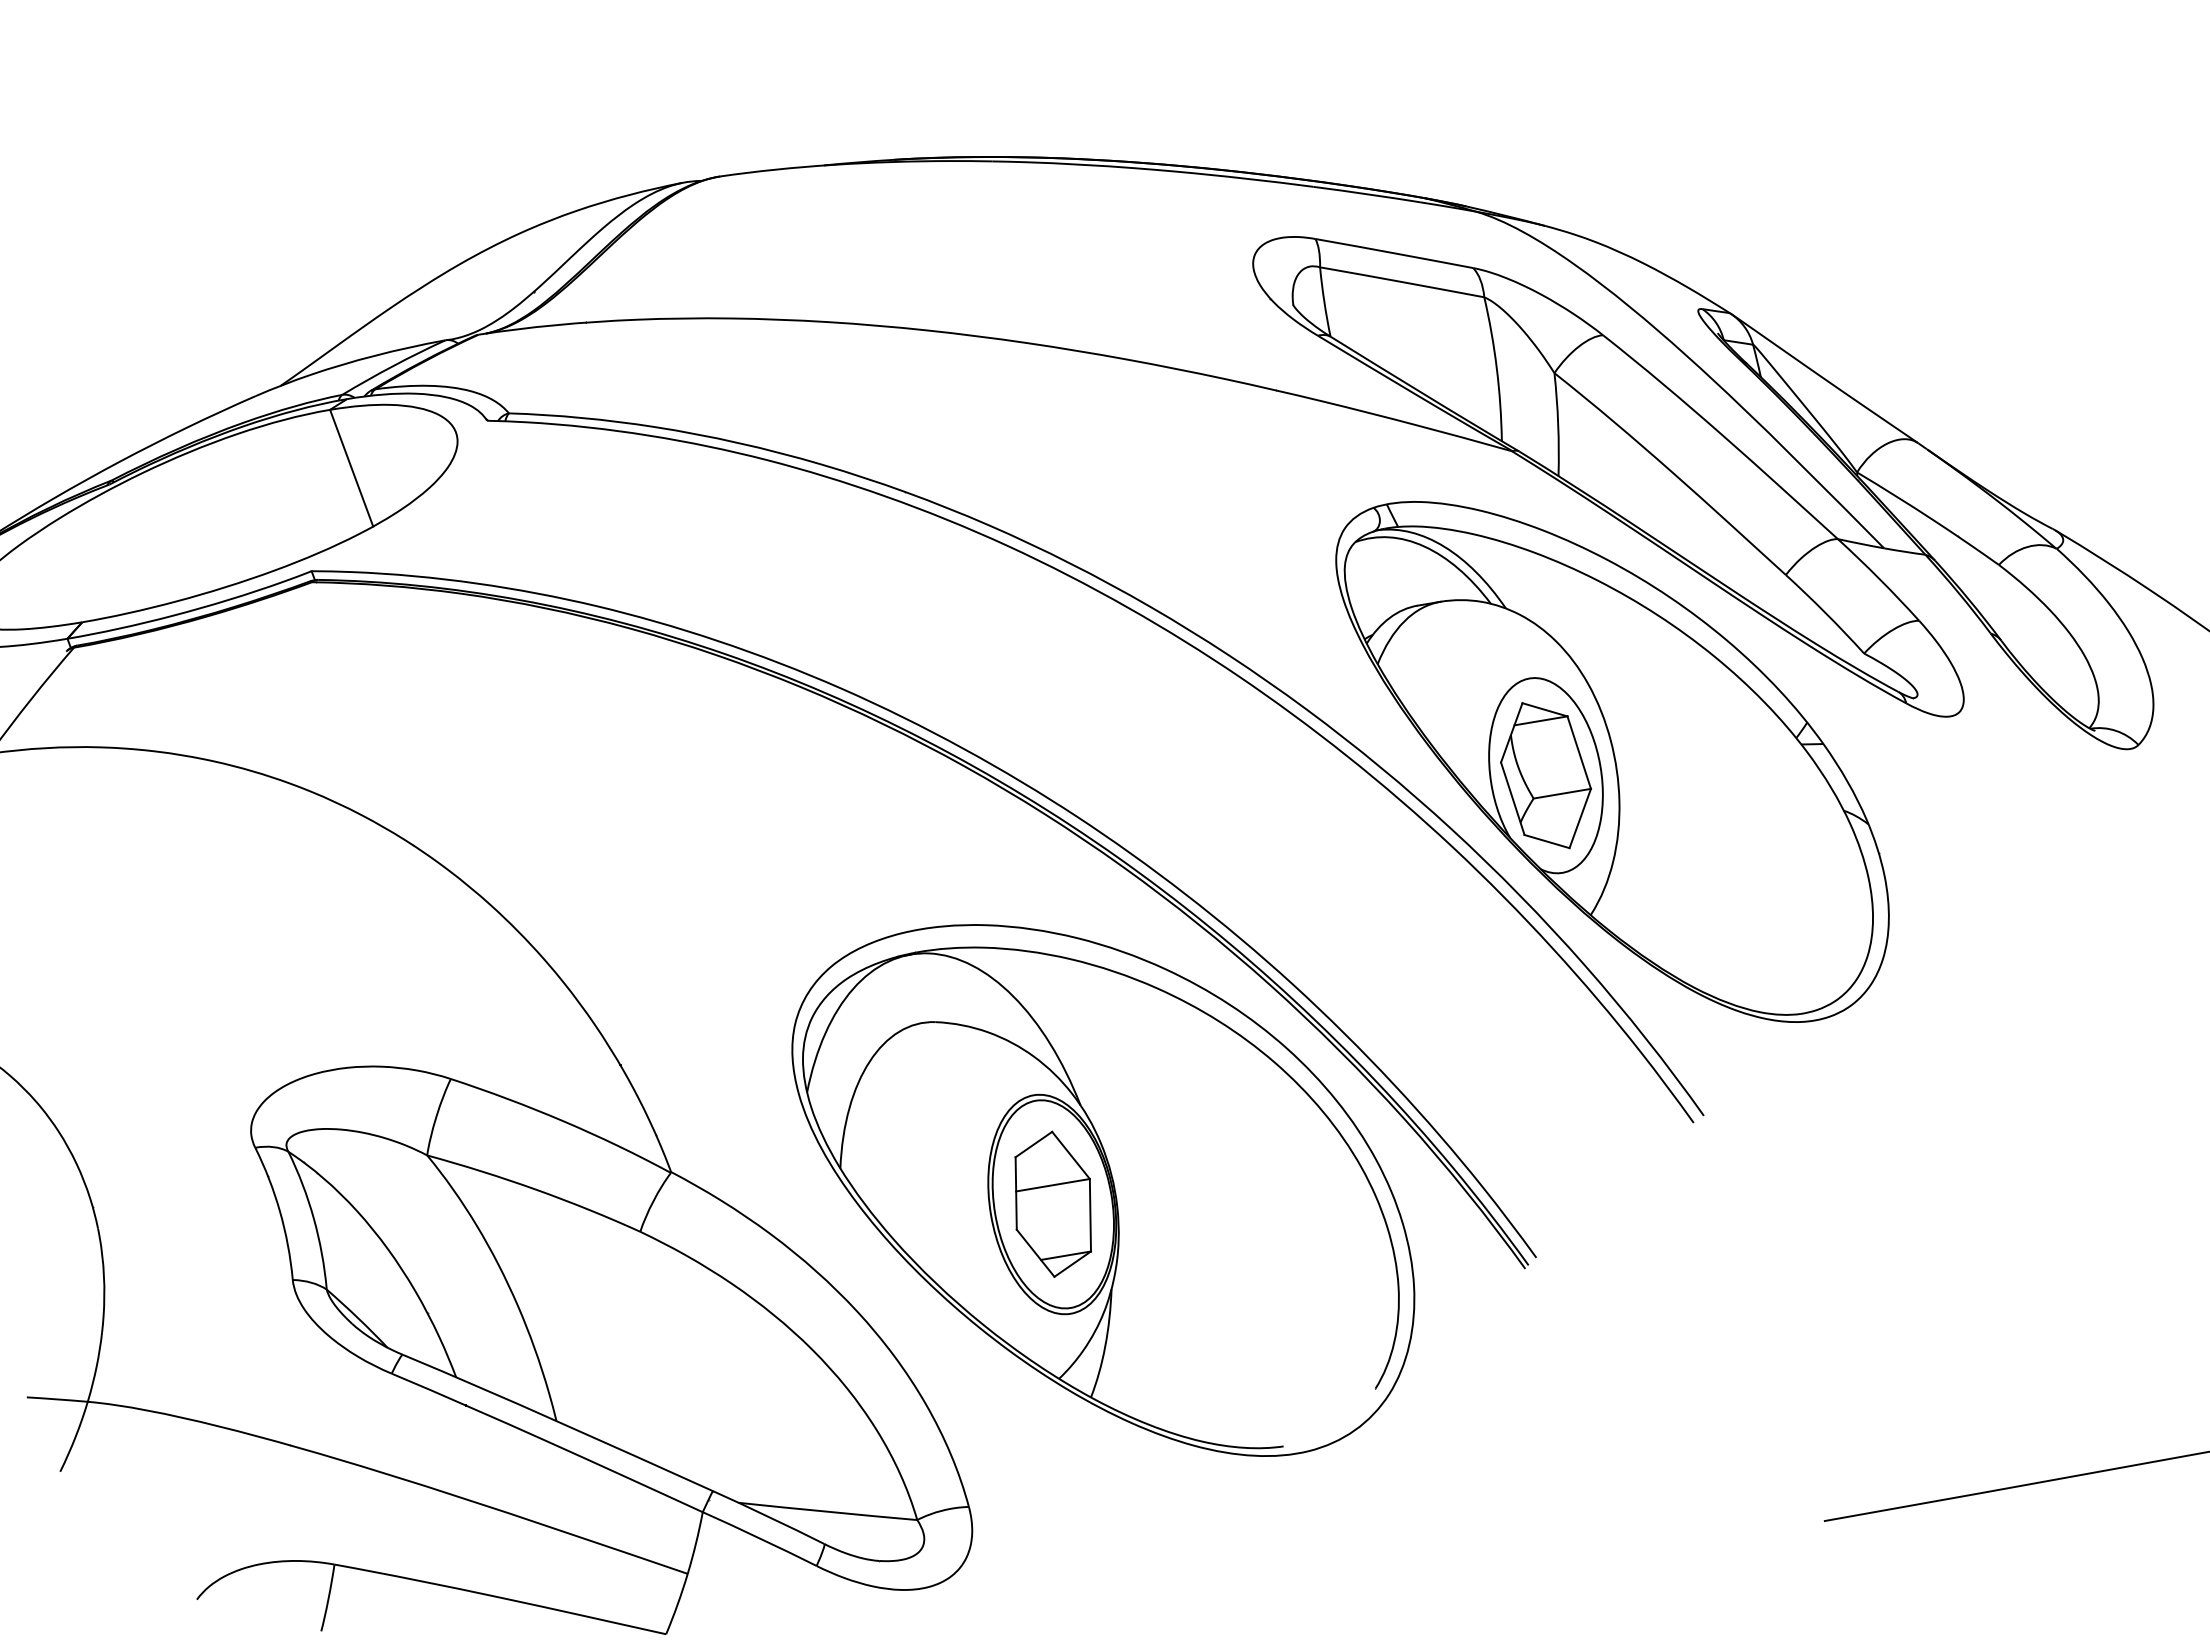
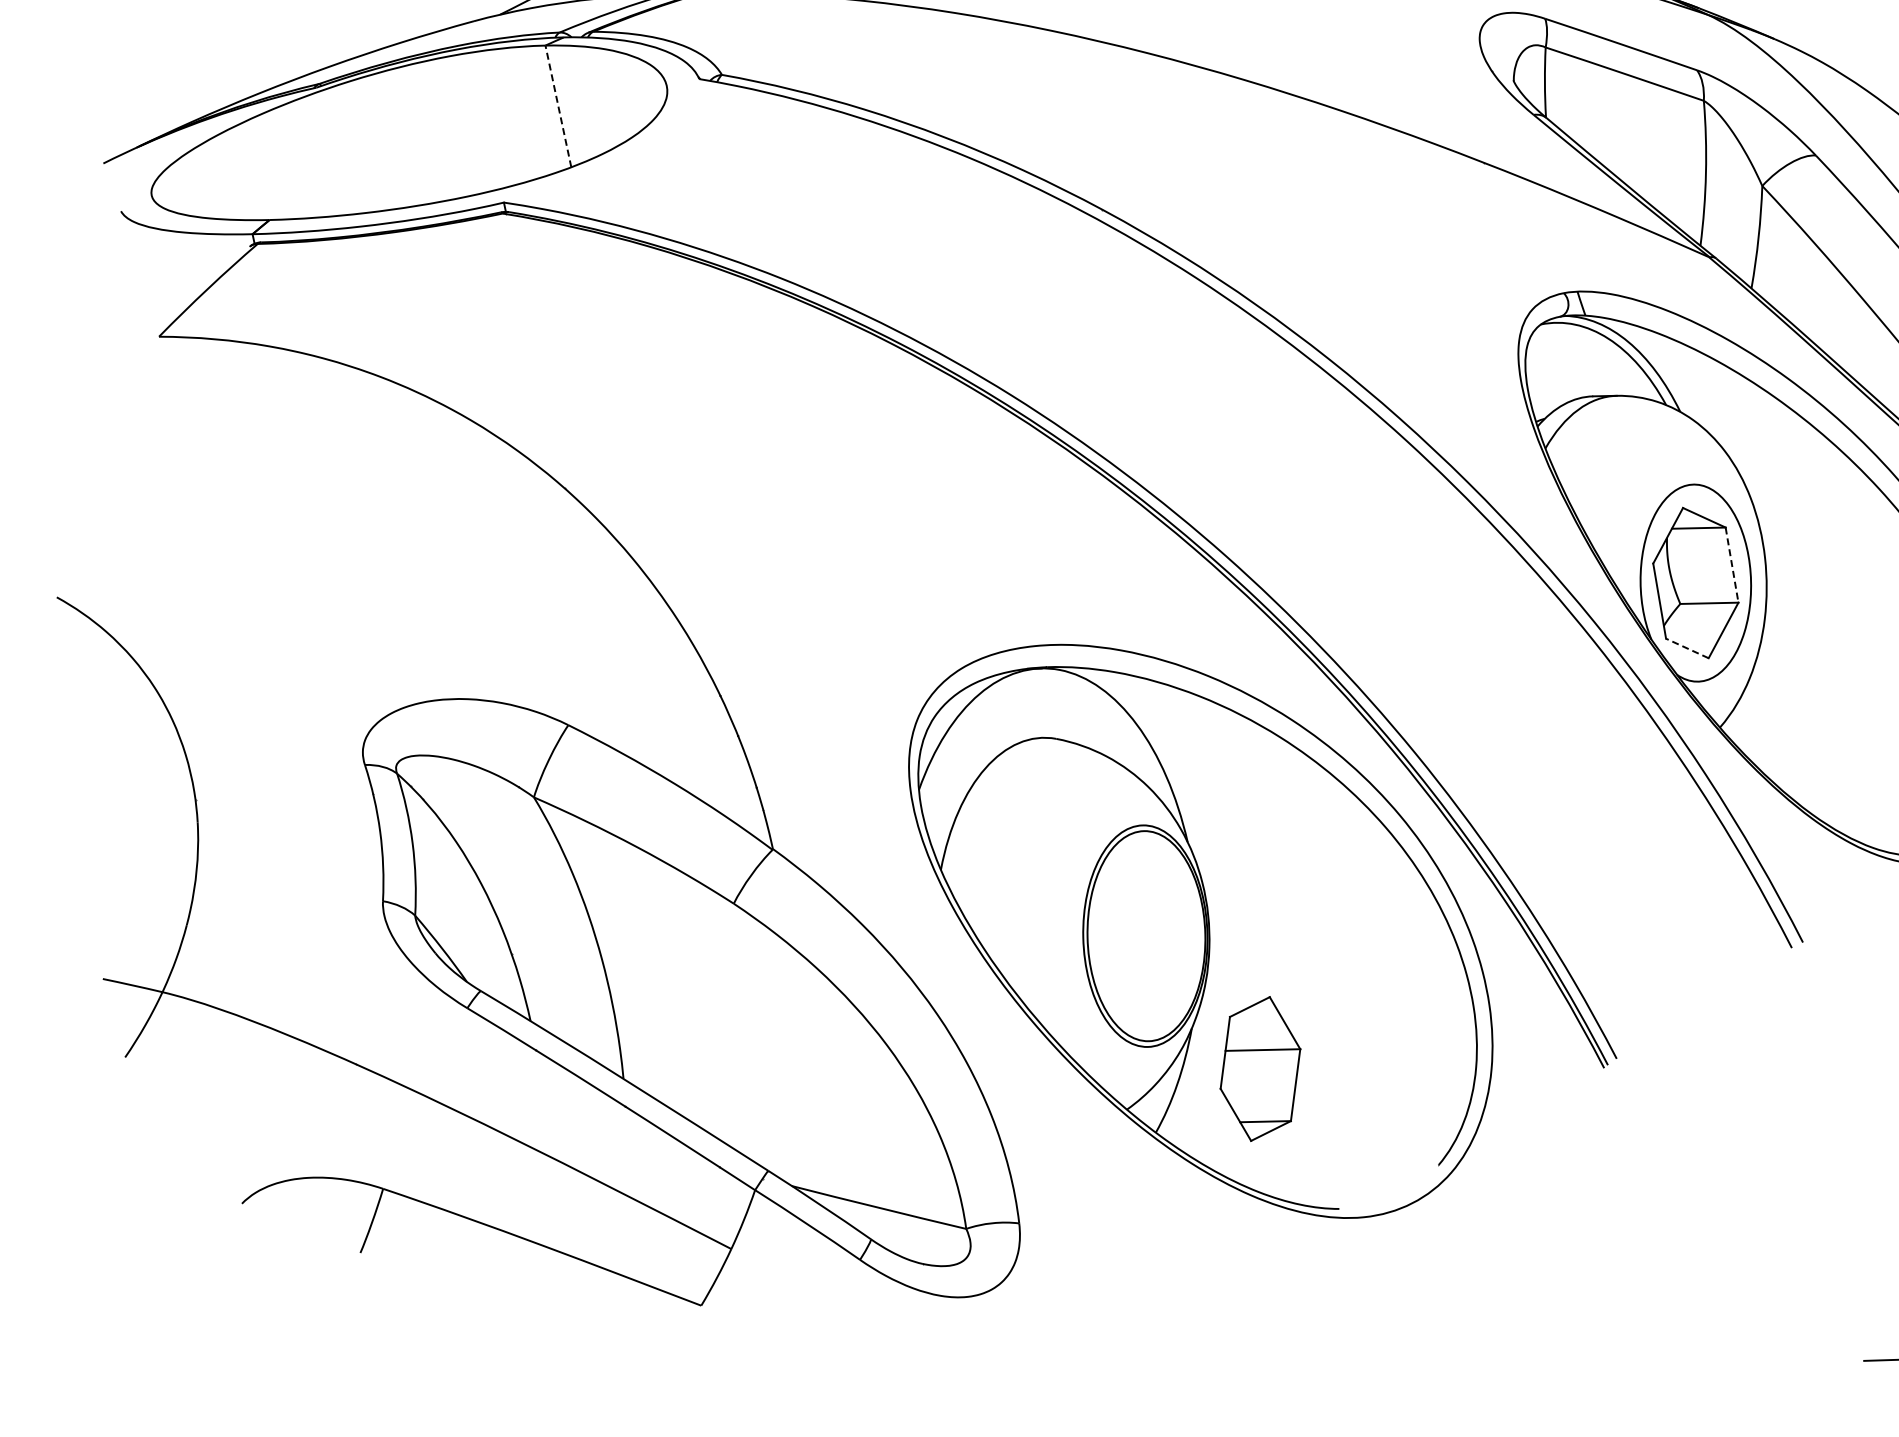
line: (351, 467) -> (558, 105), solid -> dashed
line: (1579, 753) -> (1732, 566), solid -> dashed
line: (1546, 841) -> (1686, 648), solid -> dashed
part: (1053, 1203) -> (1260, 1068), moved

